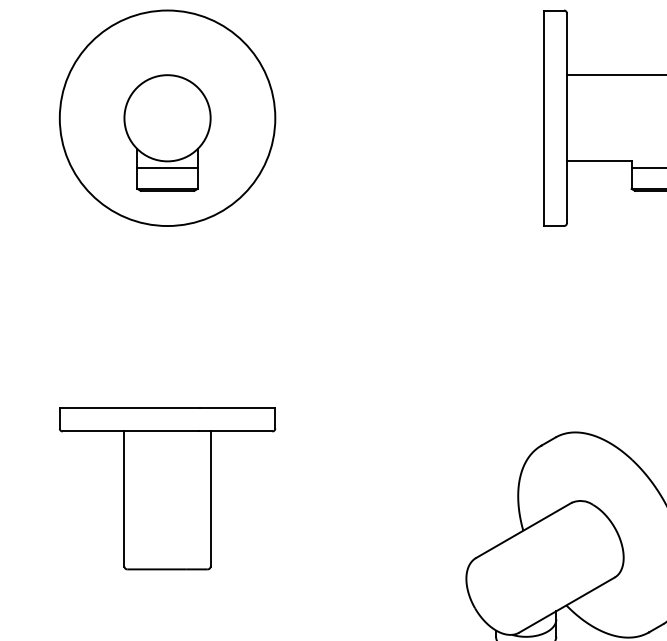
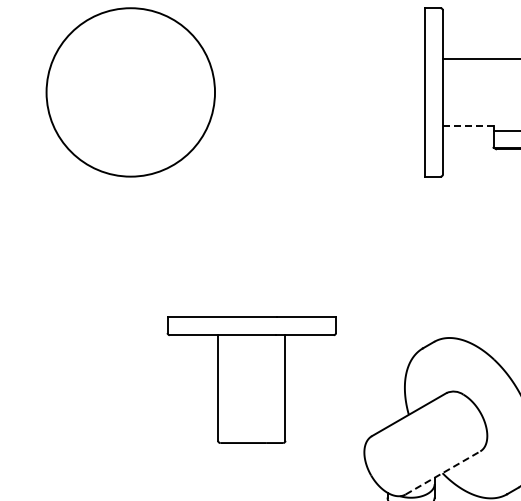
part: (167, 132) -> (130, 103), removed
line: (599, 161) -> (468, 126), solid -> dashed
part: (167, 488) -> (251, 379), moved
line: (567, 604) -> (443, 472), solid -> dashed

